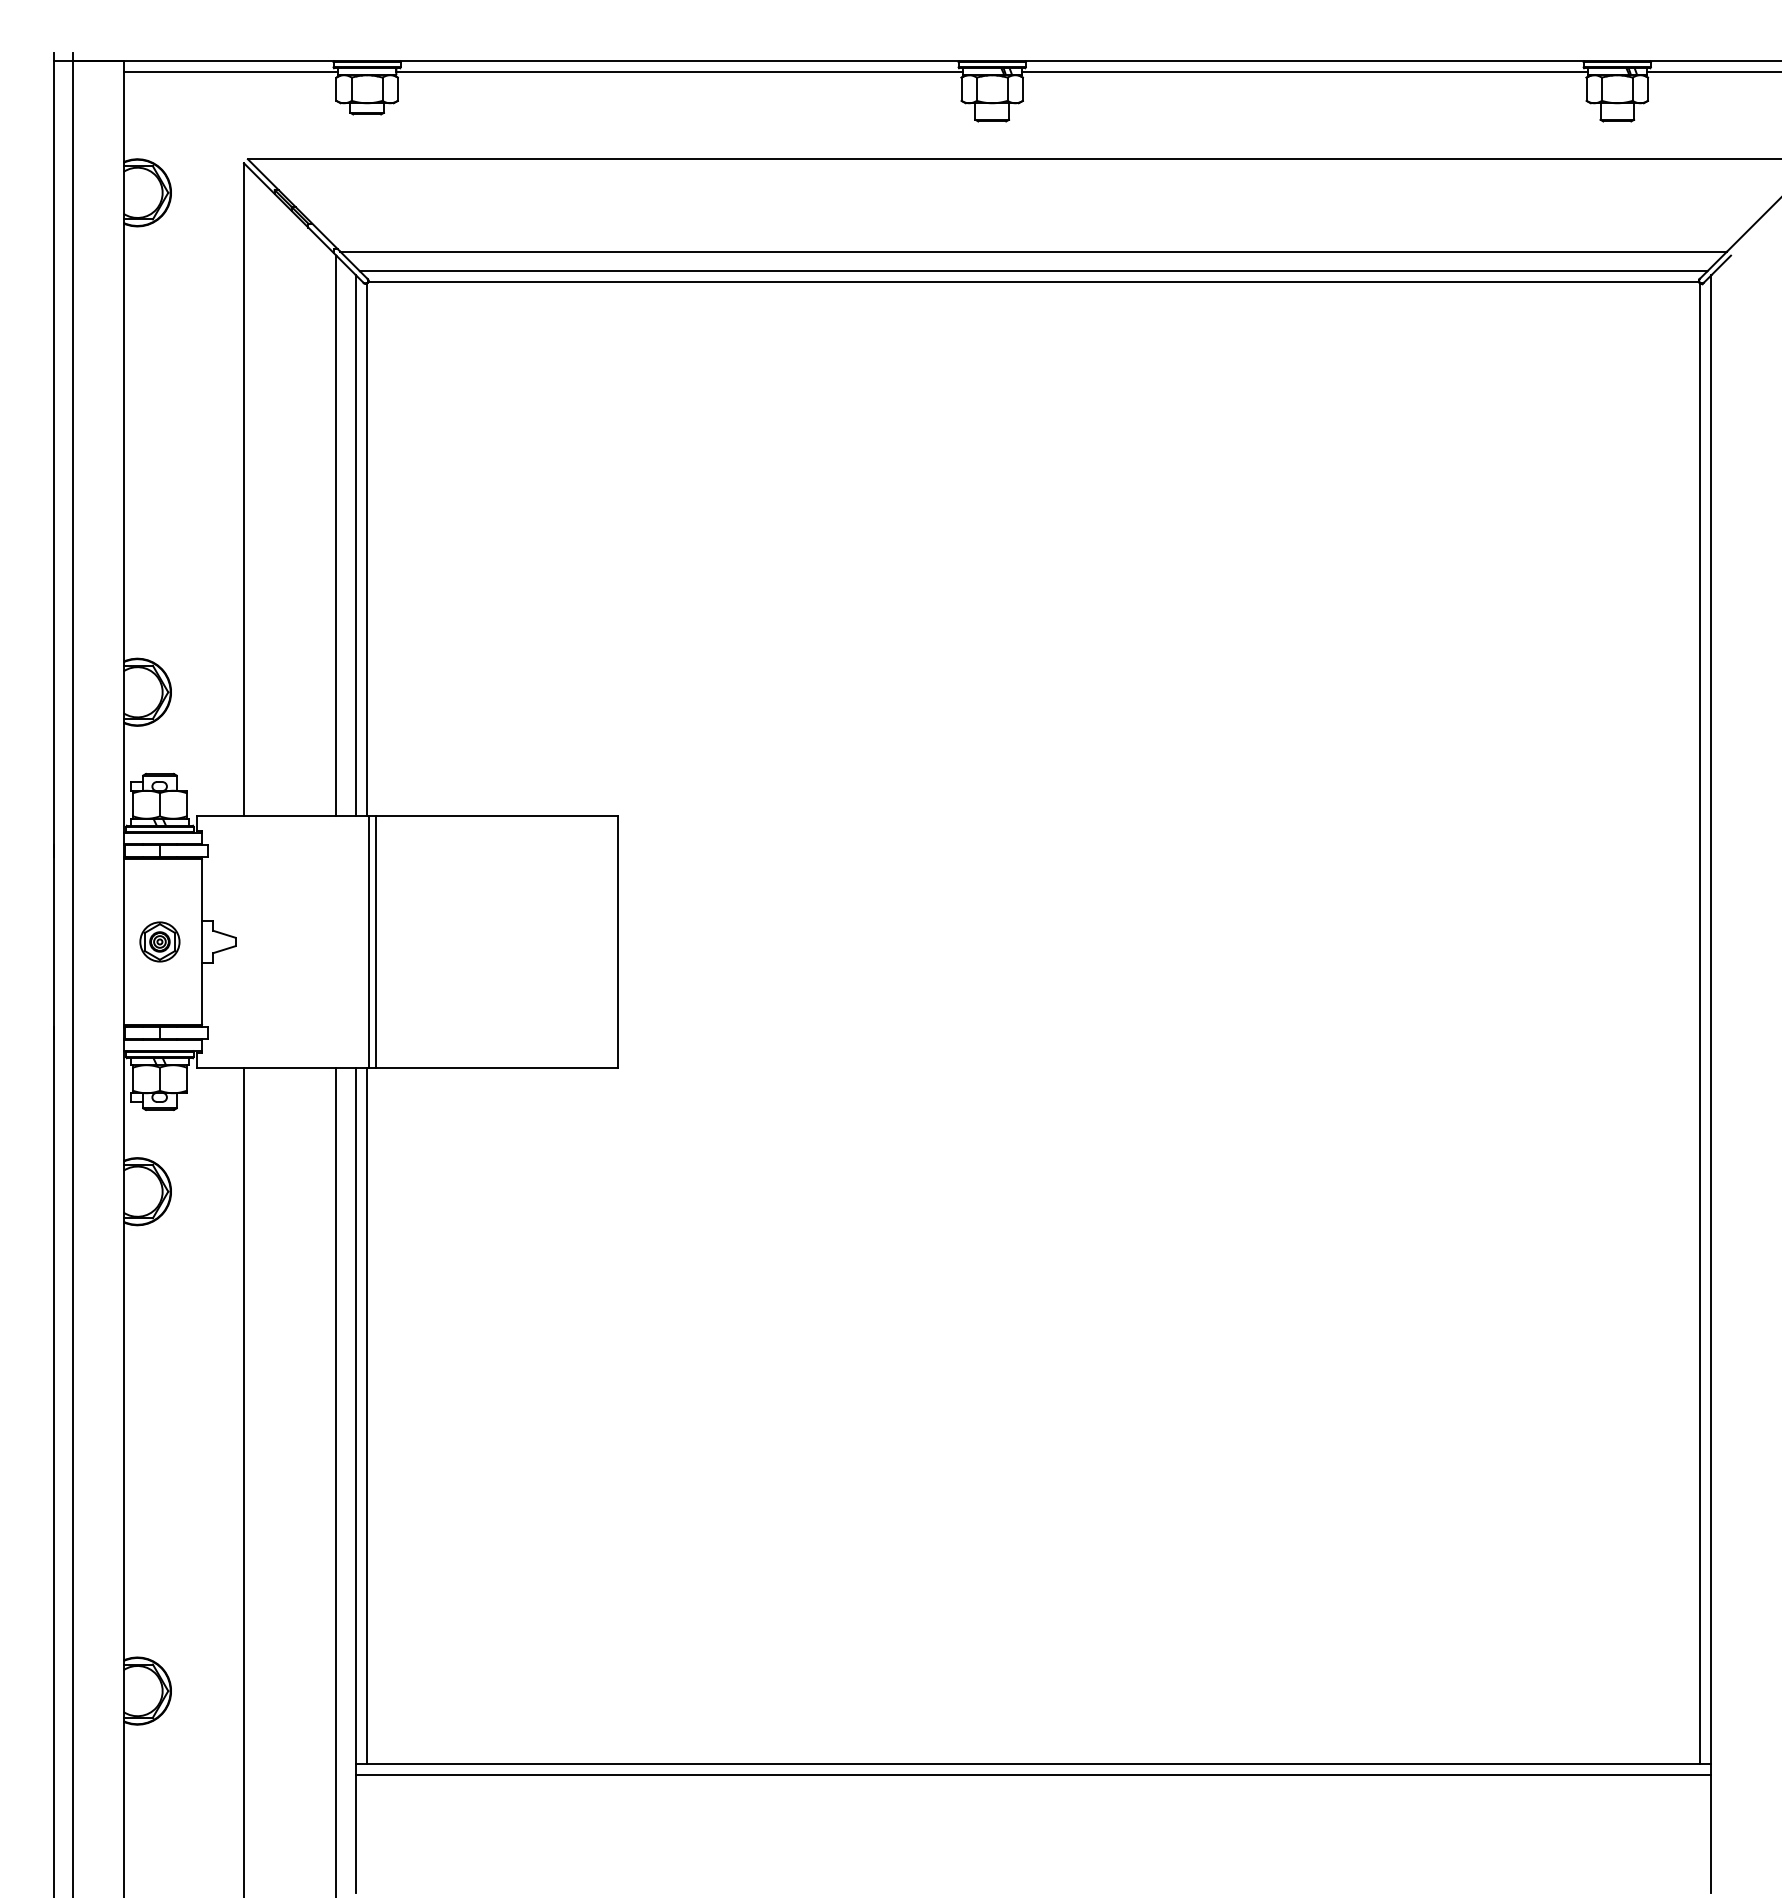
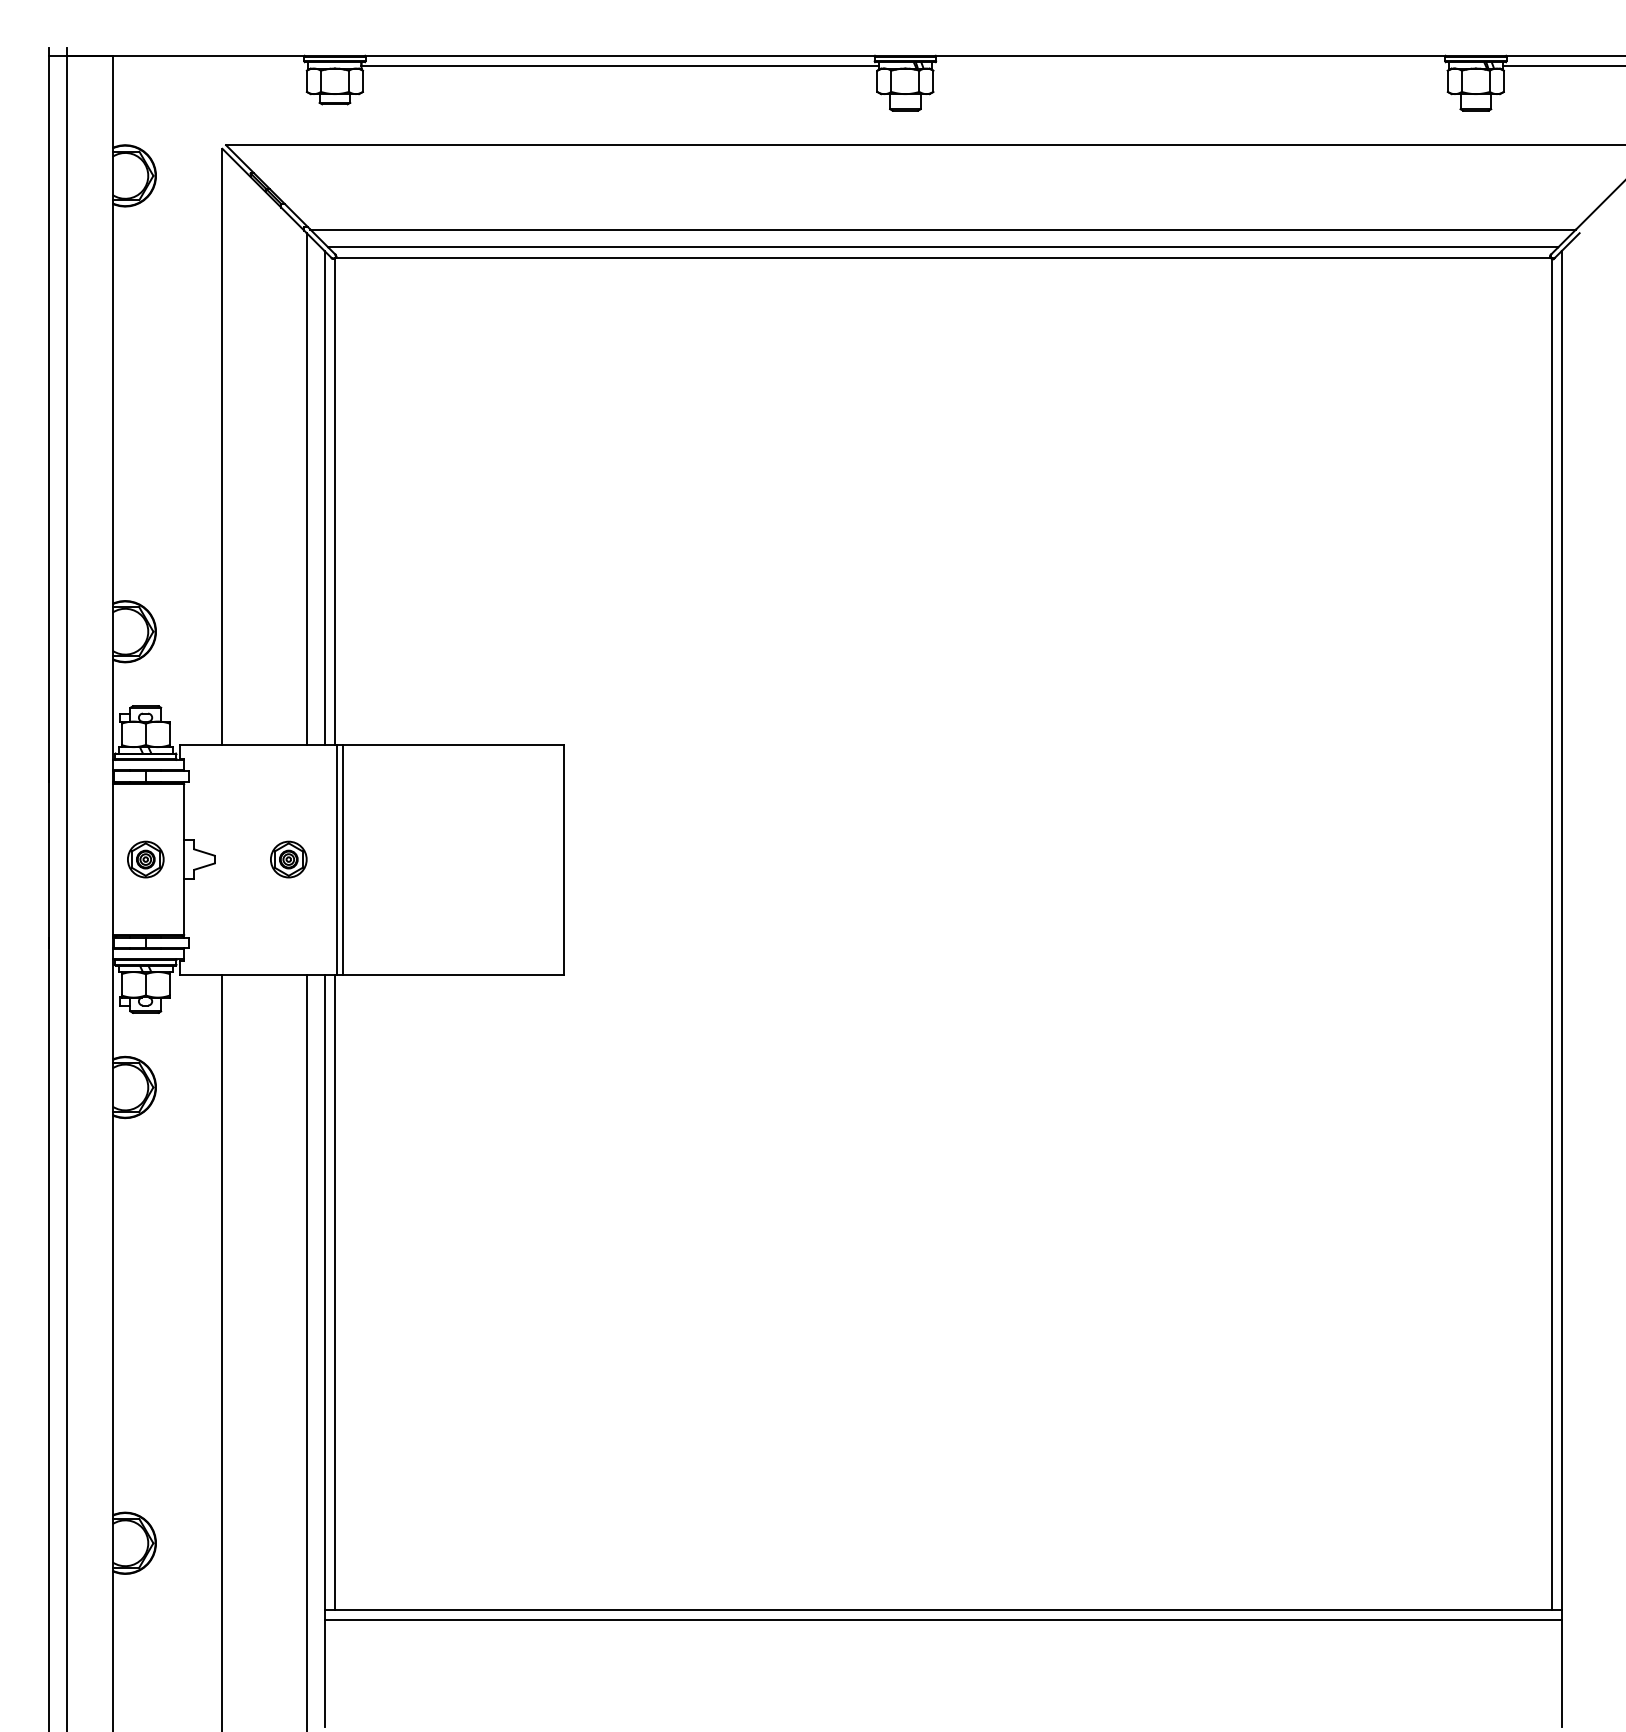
line: (230, 72) -> (210, 66), removed
line: (1304, 72) -> (1190, 66), removed
part: (316, 941) -> (288, 859), added

